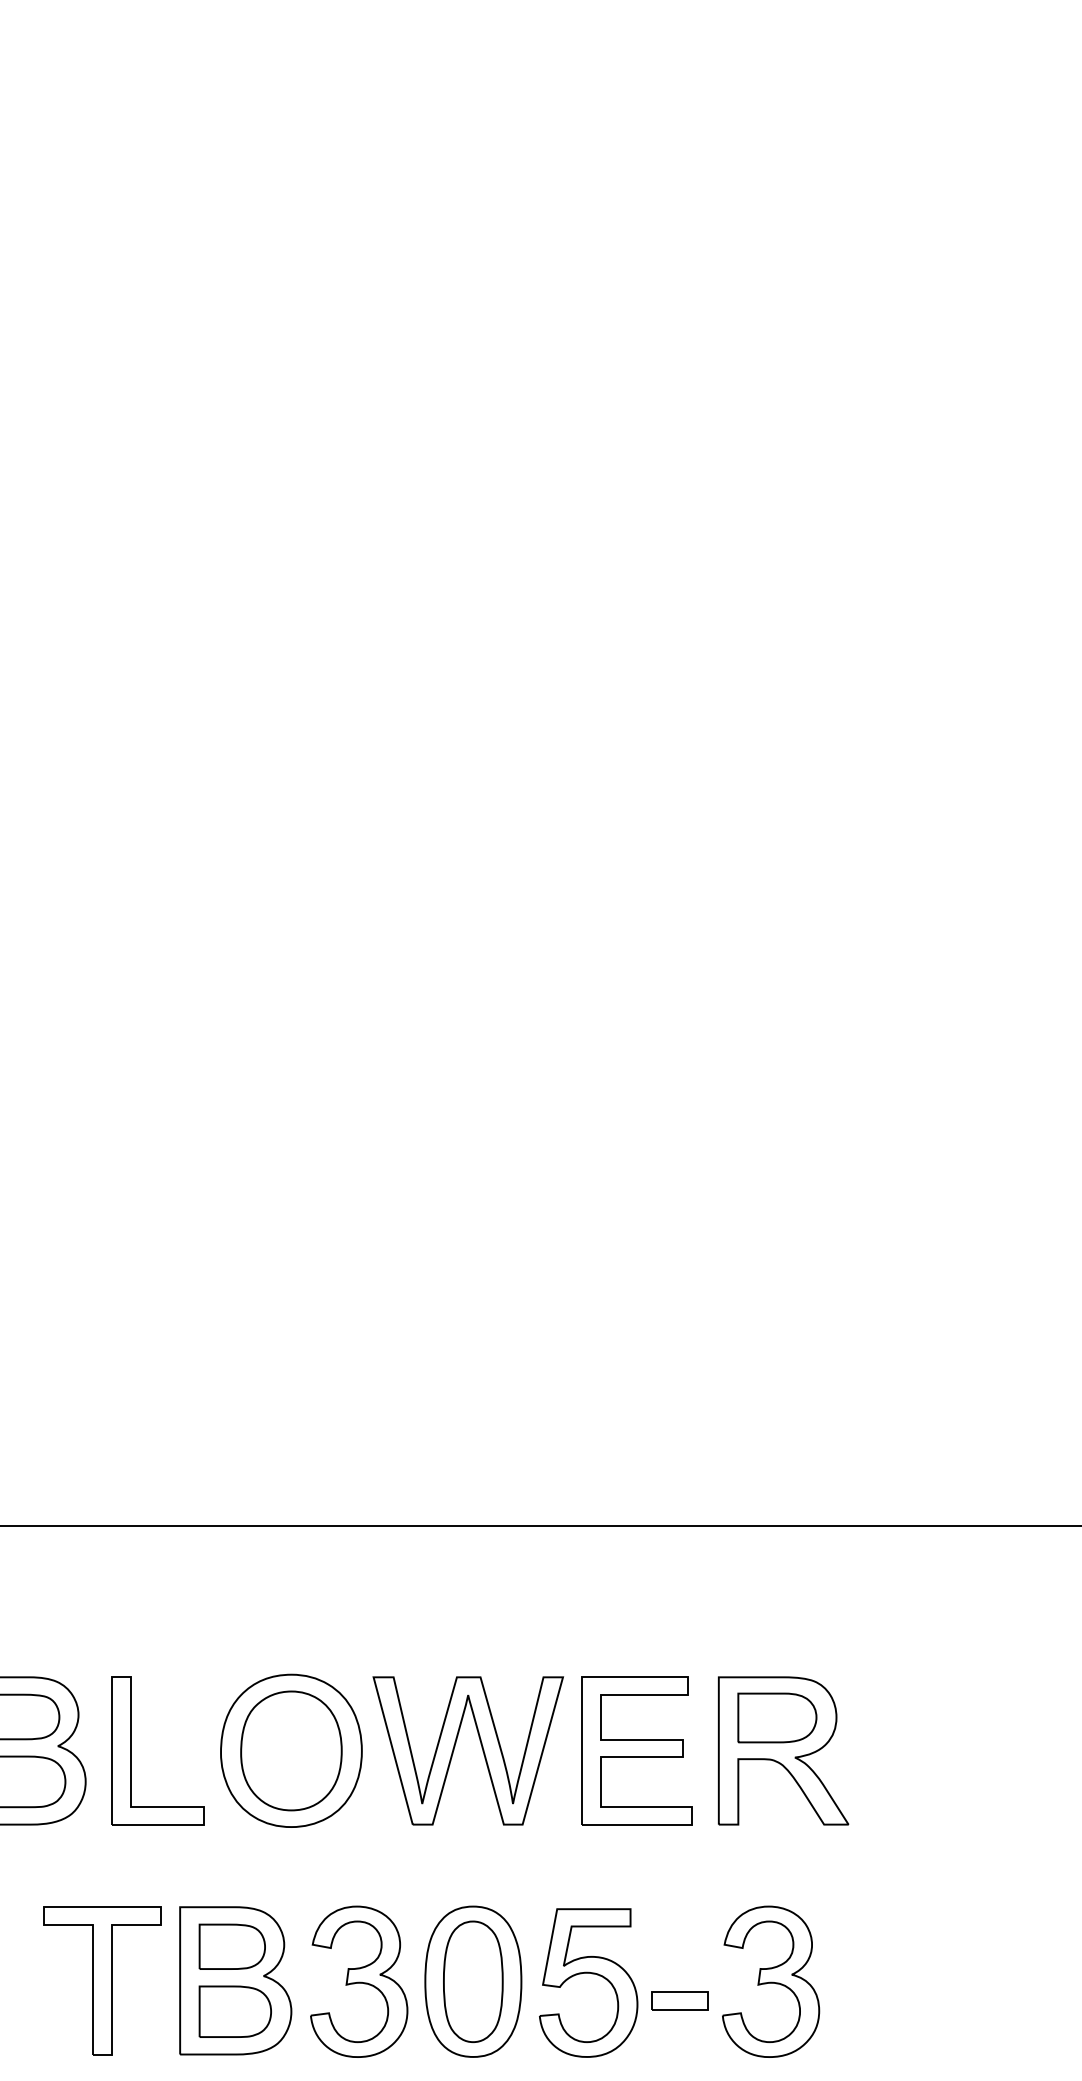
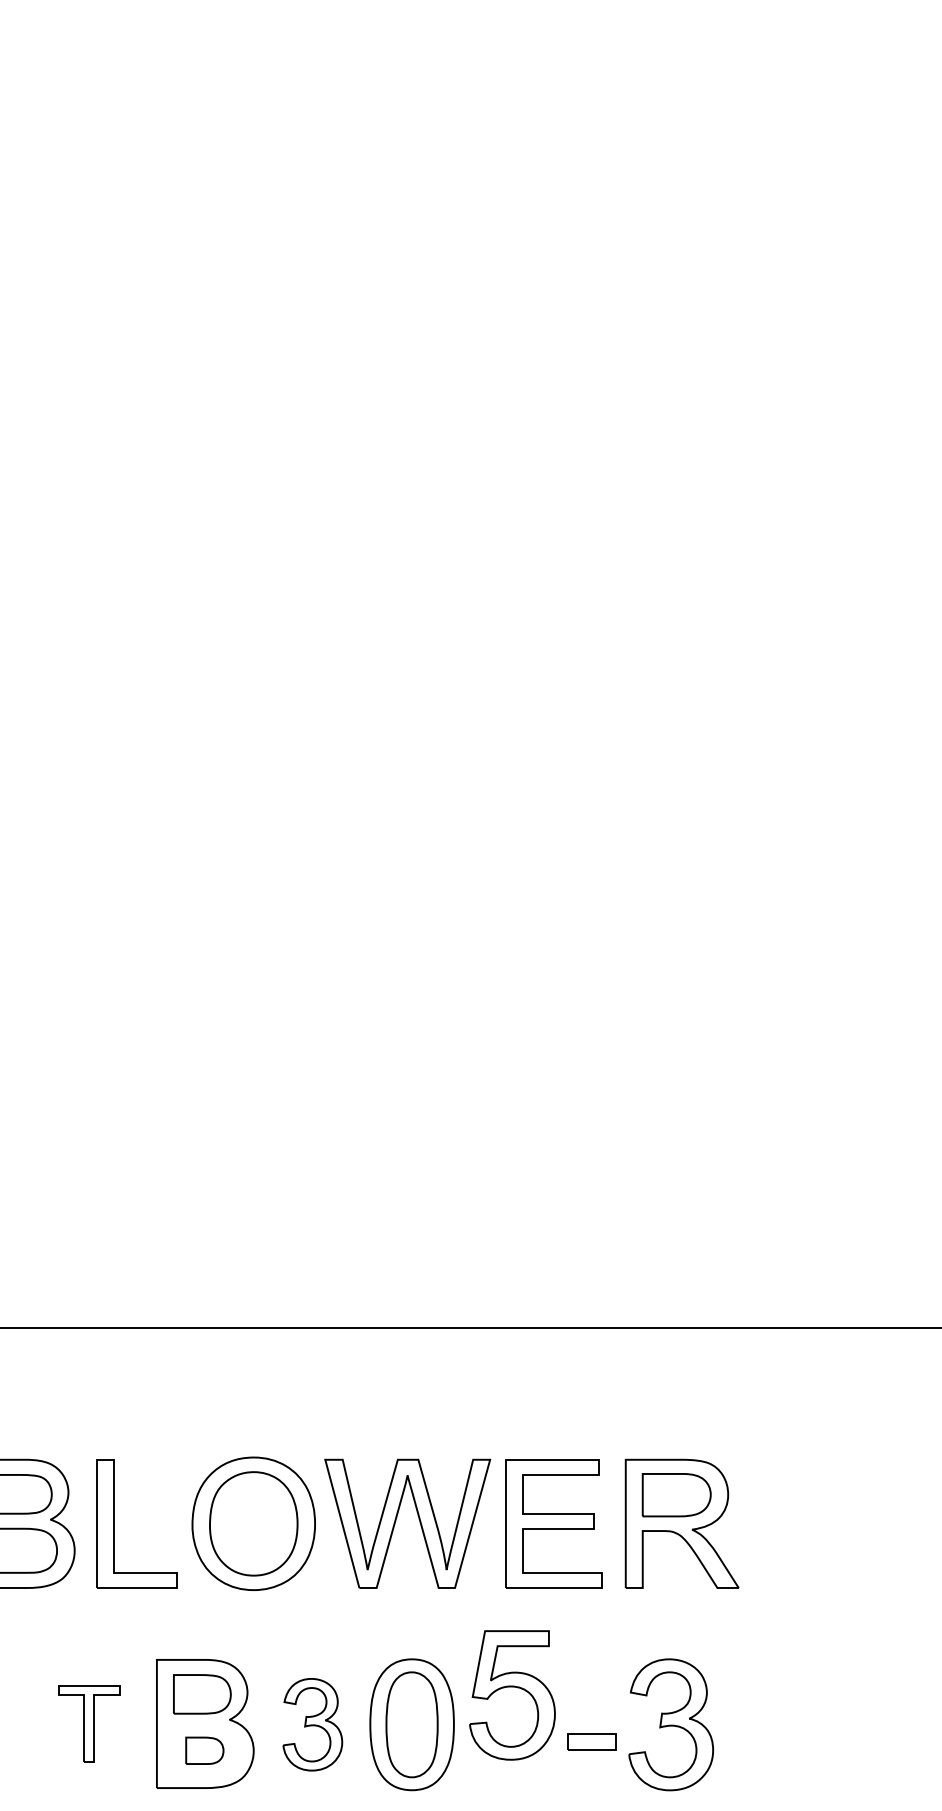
part: (592, 1974) -> (515, 1687), moved
part: (102, 1980) -> (89, 1723), size x0.6
part: (359, 1981) -> (313, 1724), size x0.7
part: (234, 2011) -> (204, 1750), size x0.6

